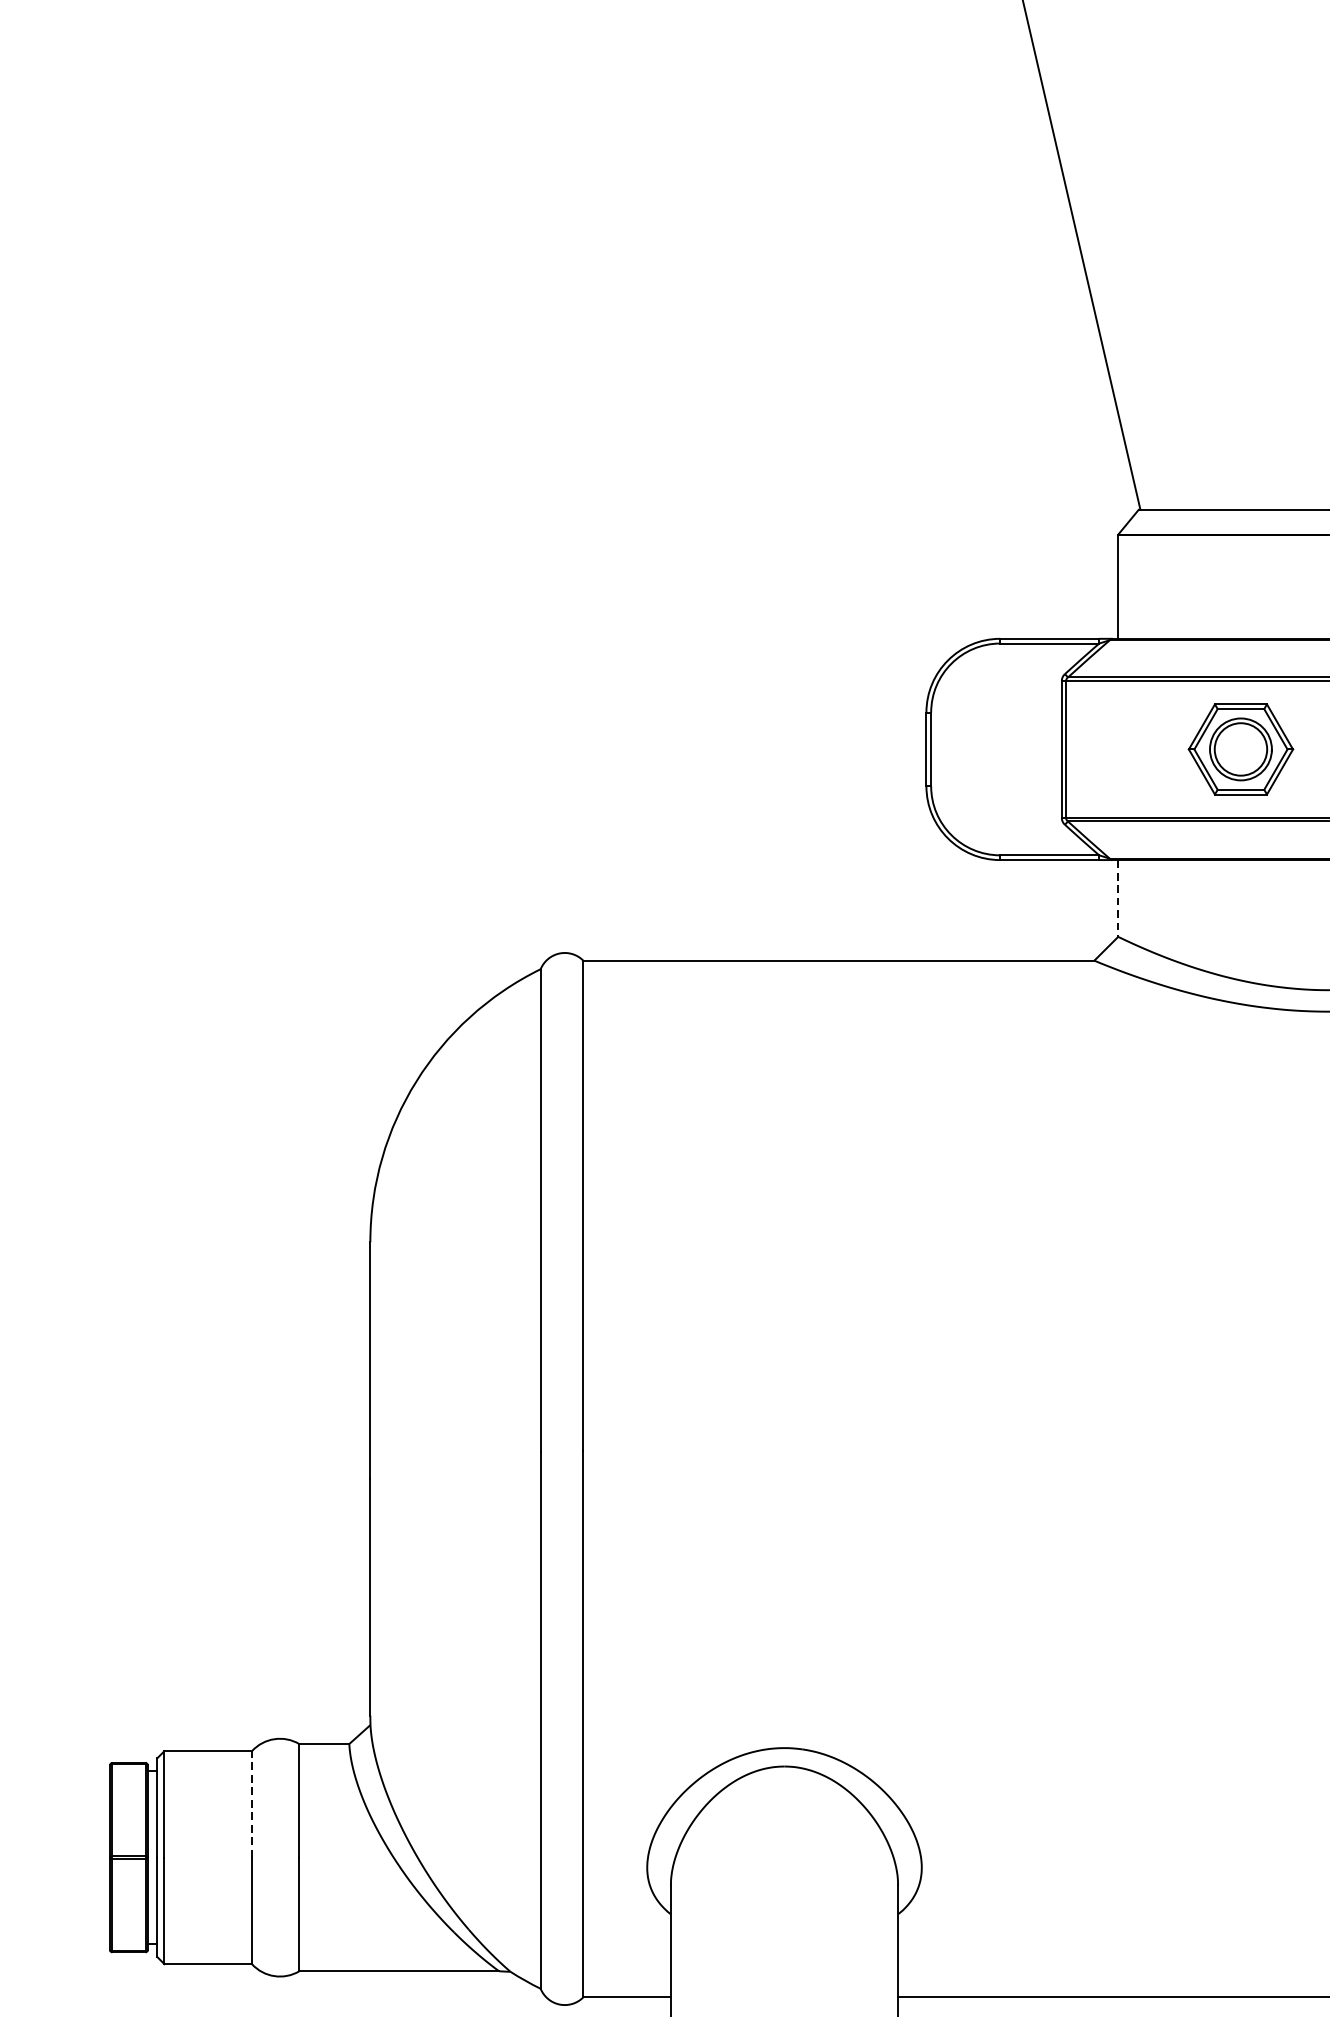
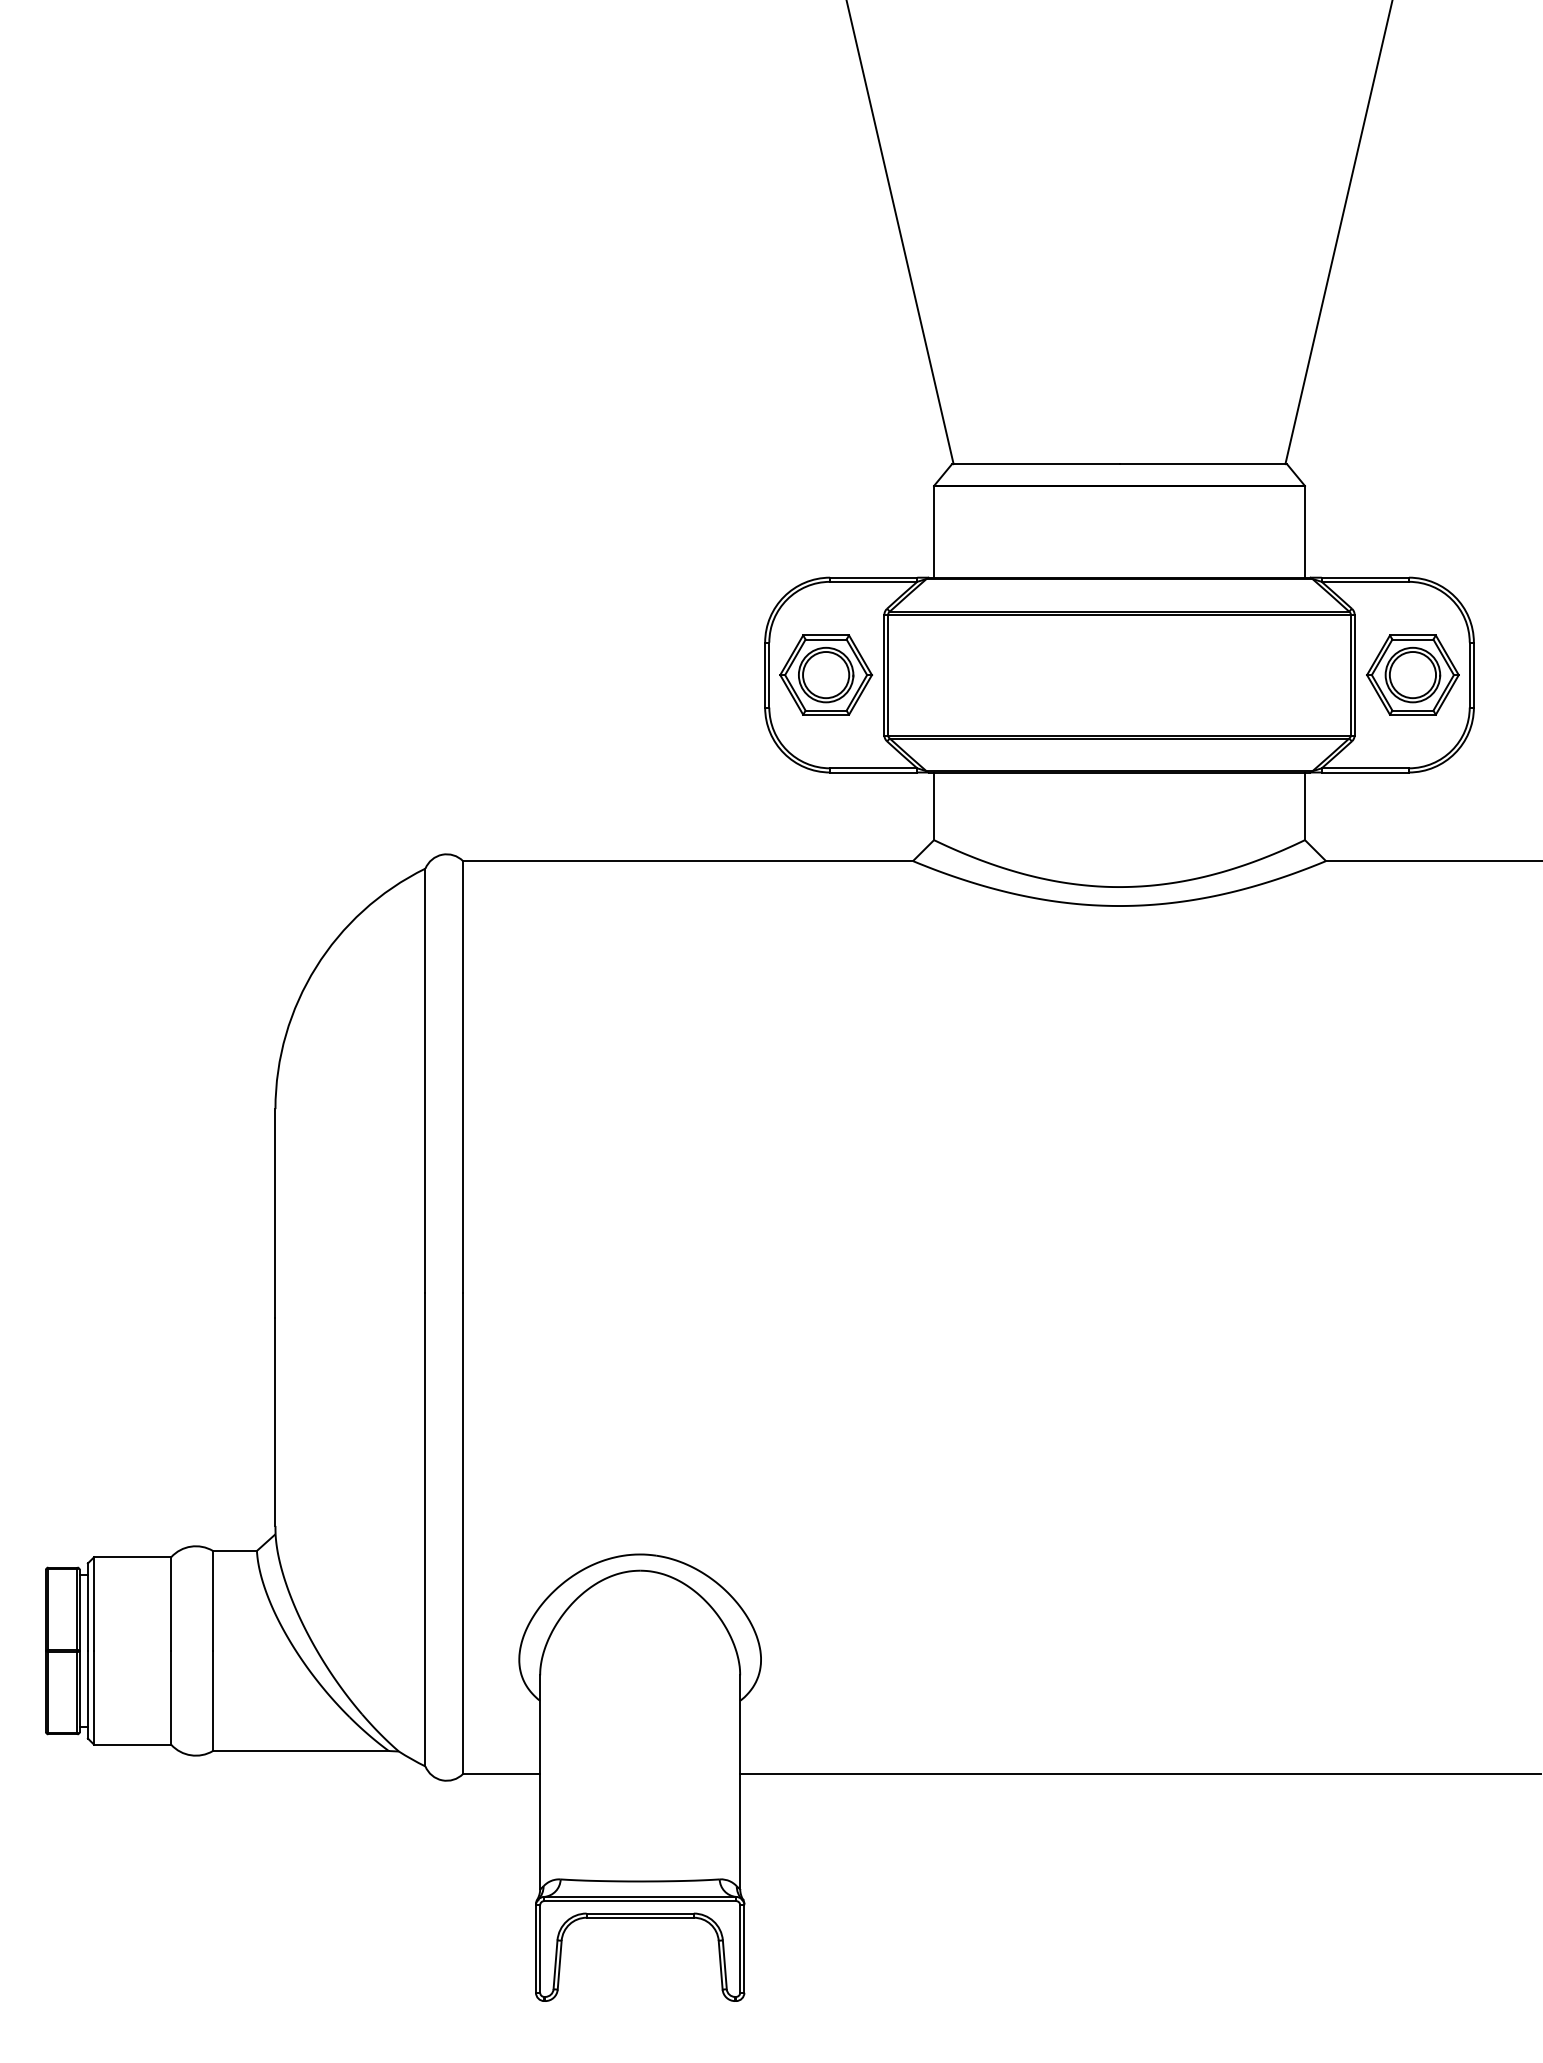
part: (1241, 748) -> (826, 674), moved
line: (1118, 898) -> (934, 806), dashed -> solid
line: (252, 1804) -> (171, 1604), dashed -> solid

